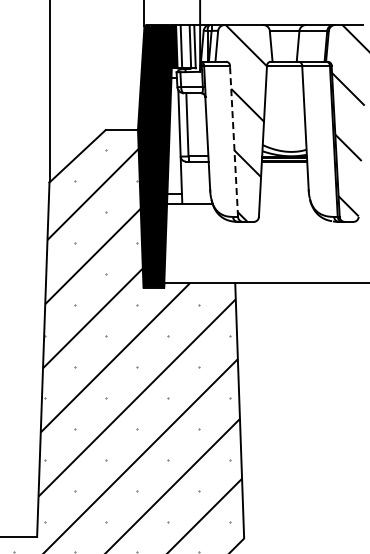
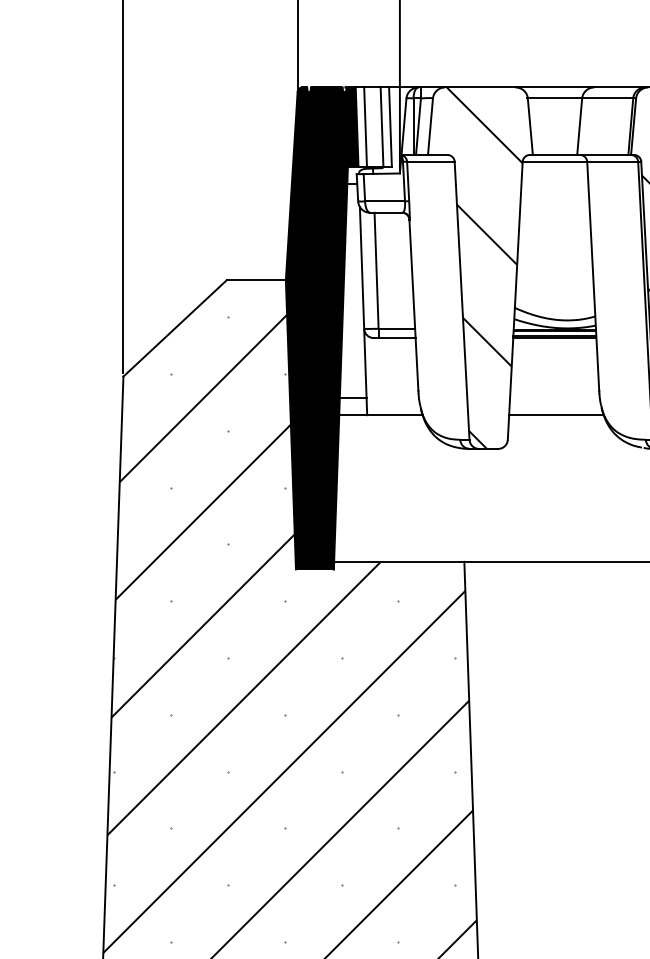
line: (234, 141) -> (462, 301), dashed -> solid
line: (285, 203) -> (556, 415), added

